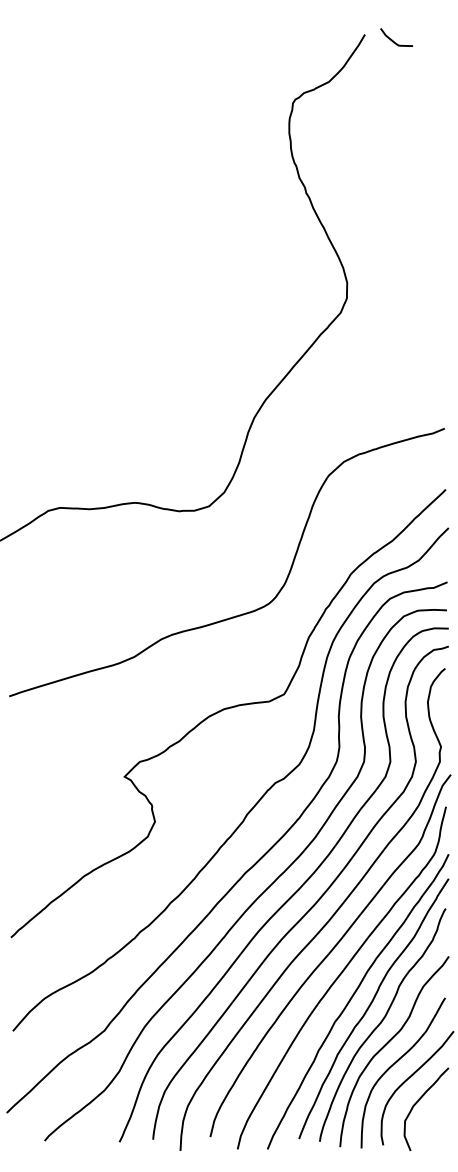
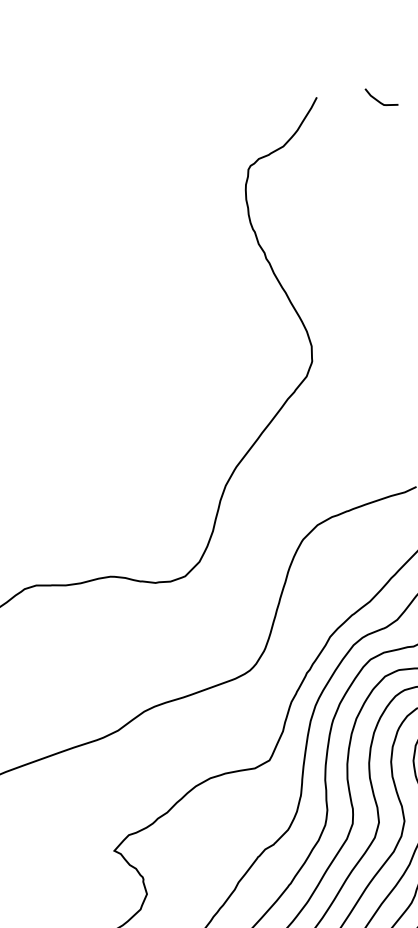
curve: (393, 40) -> (378, 100), moved

